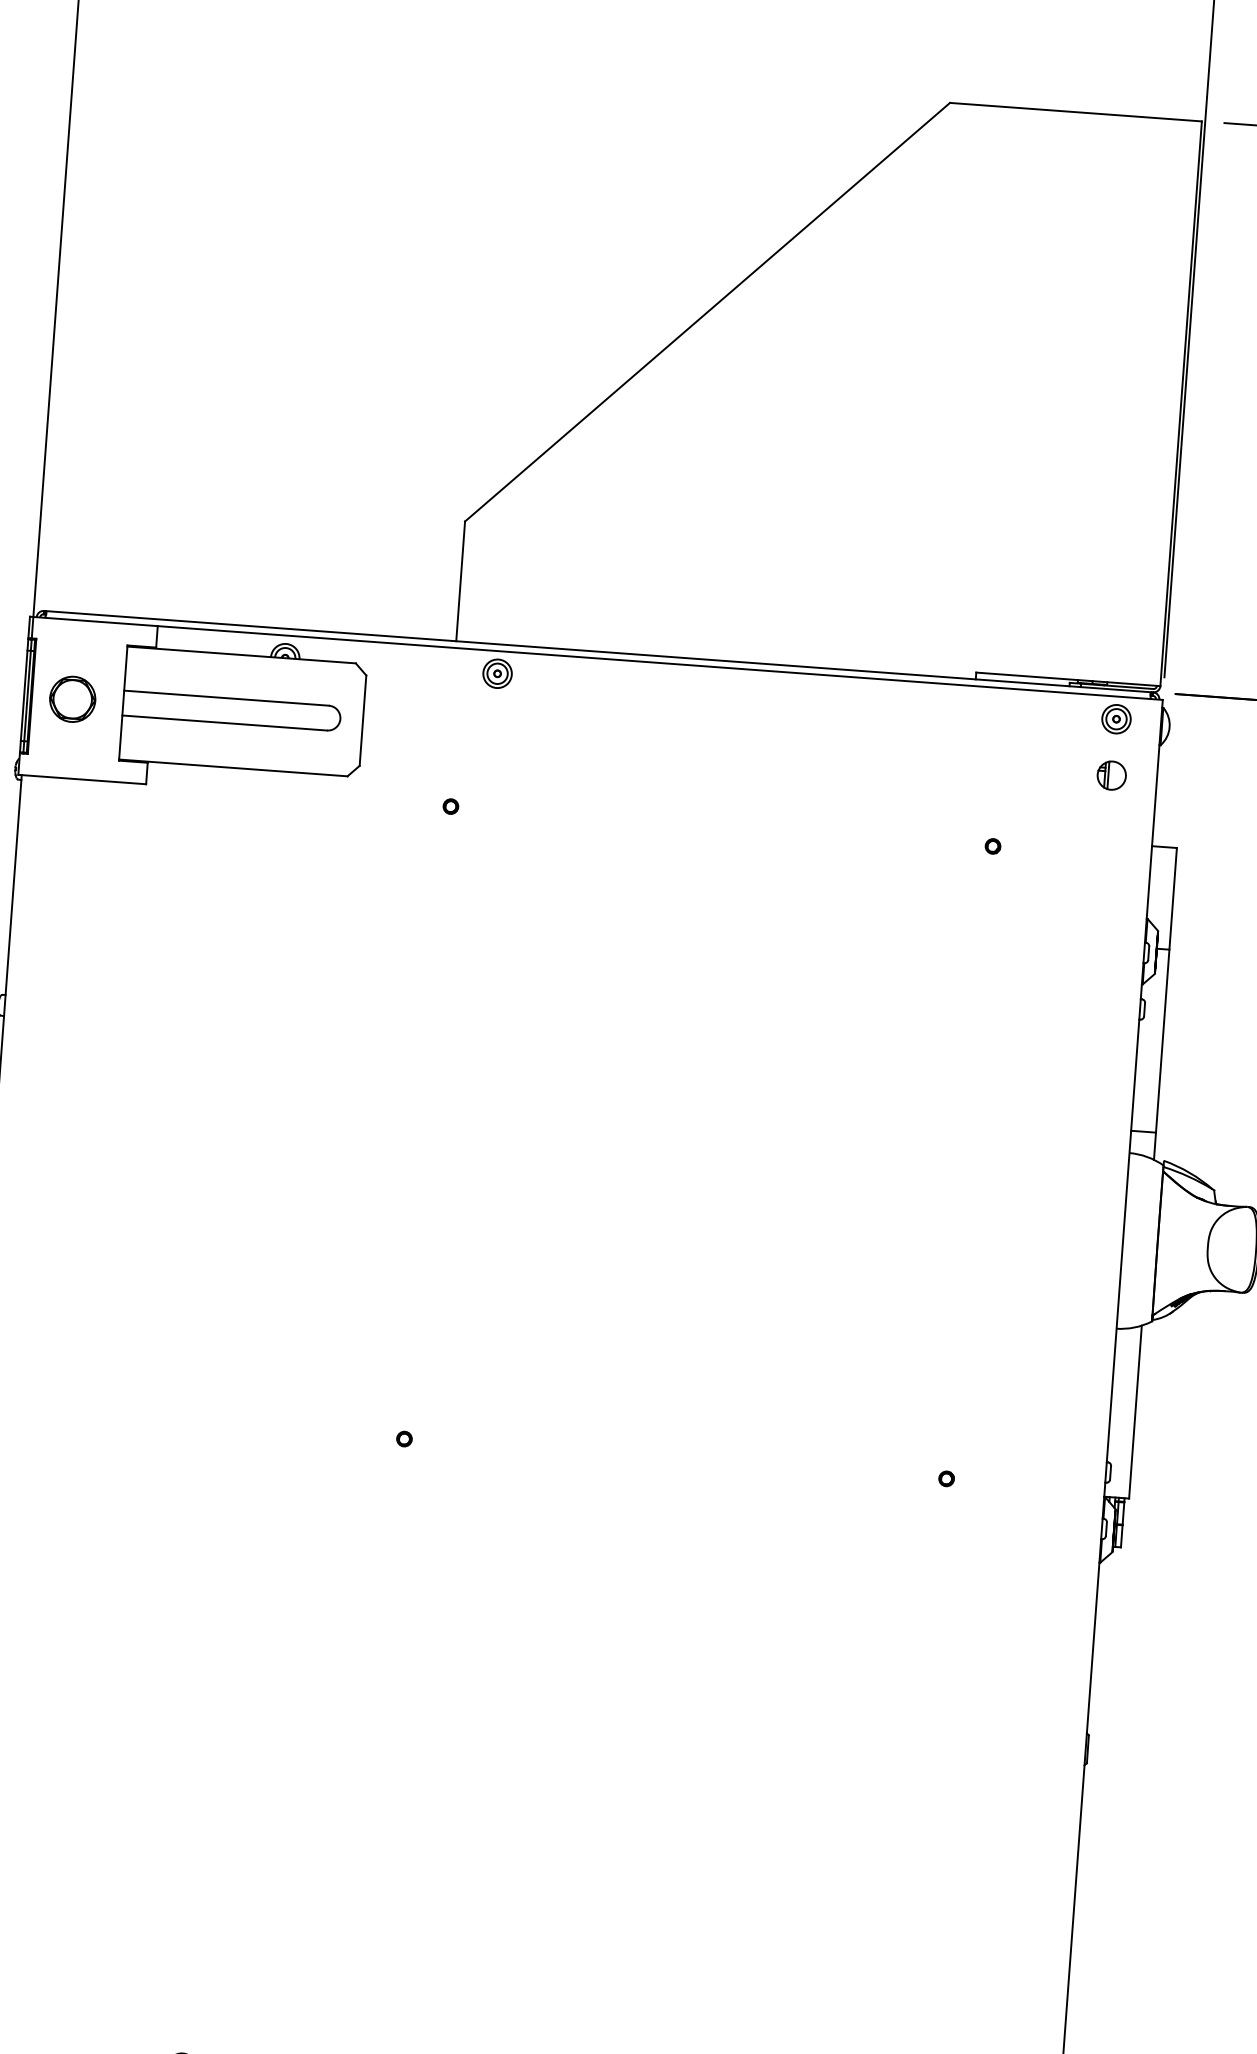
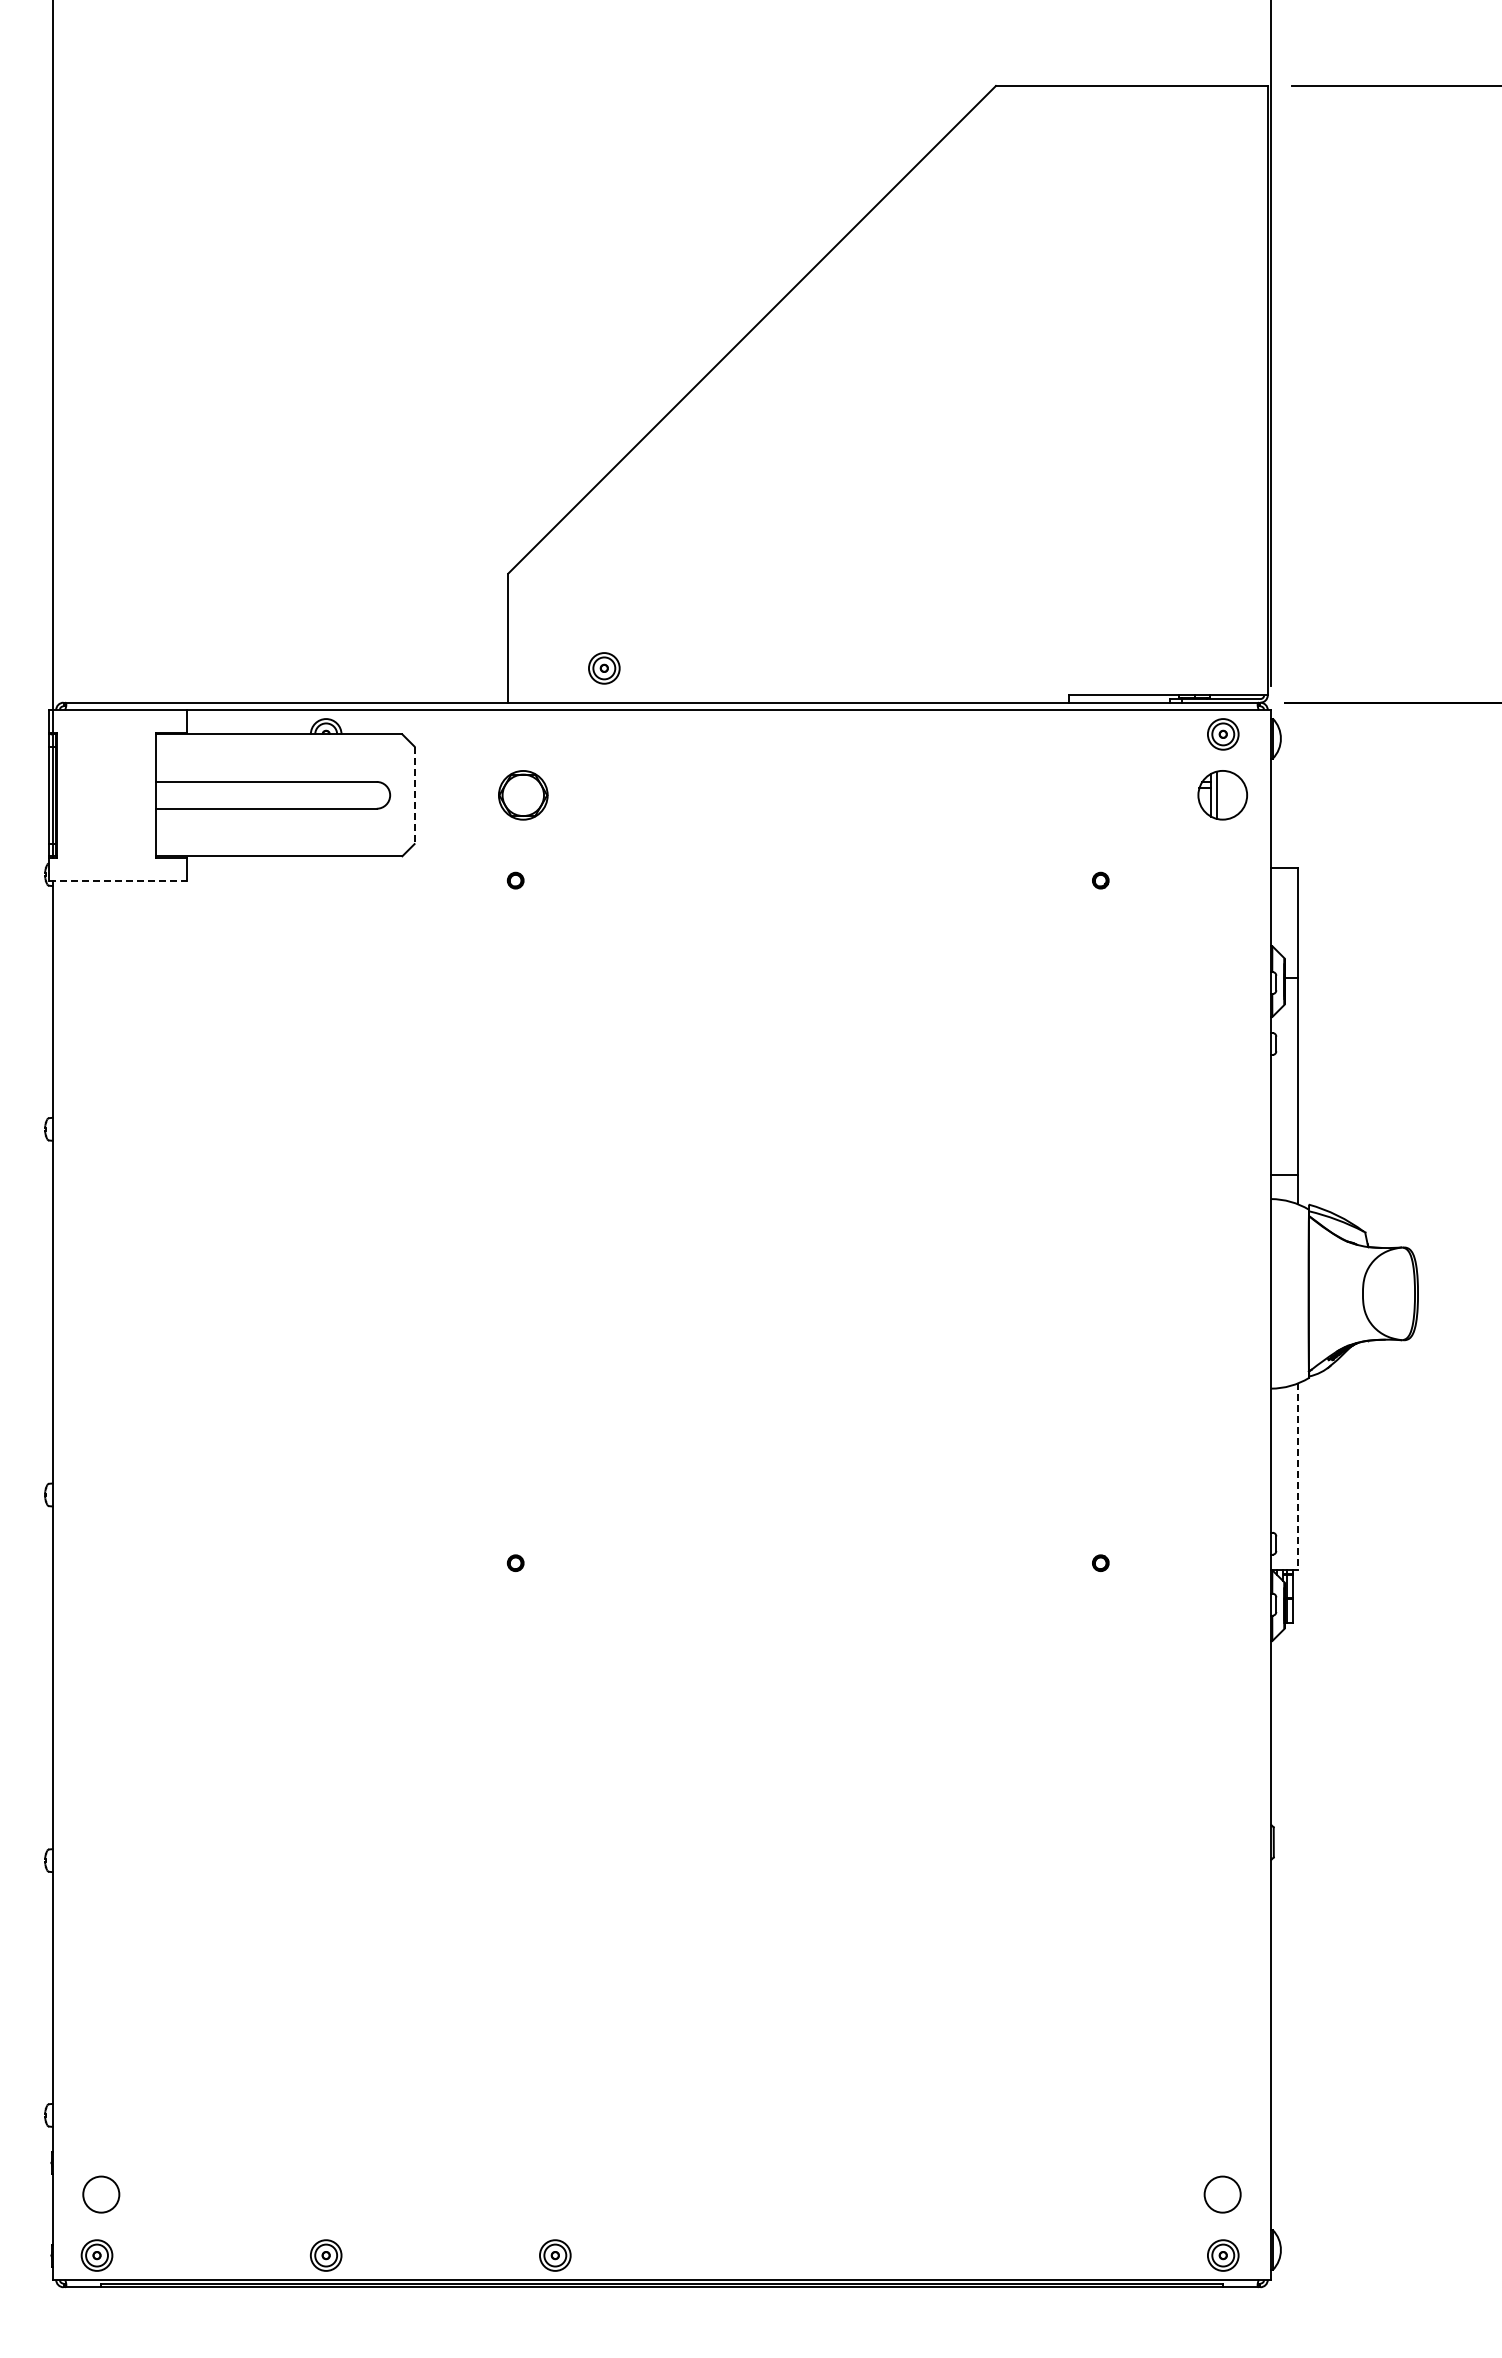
part: (497, 673) -> (604, 668), moved
part: (72, 699) -> (523, 795), moved
line: (362, 720) -> (414, 795), solid -> dashed
part: (1111, 775) -> (1222, 795), size x1.6
line: (81, 779) -> (117, 880), solid -> dashed
line: (1135, 1412) -> (1298, 1477), solid -> dashed

